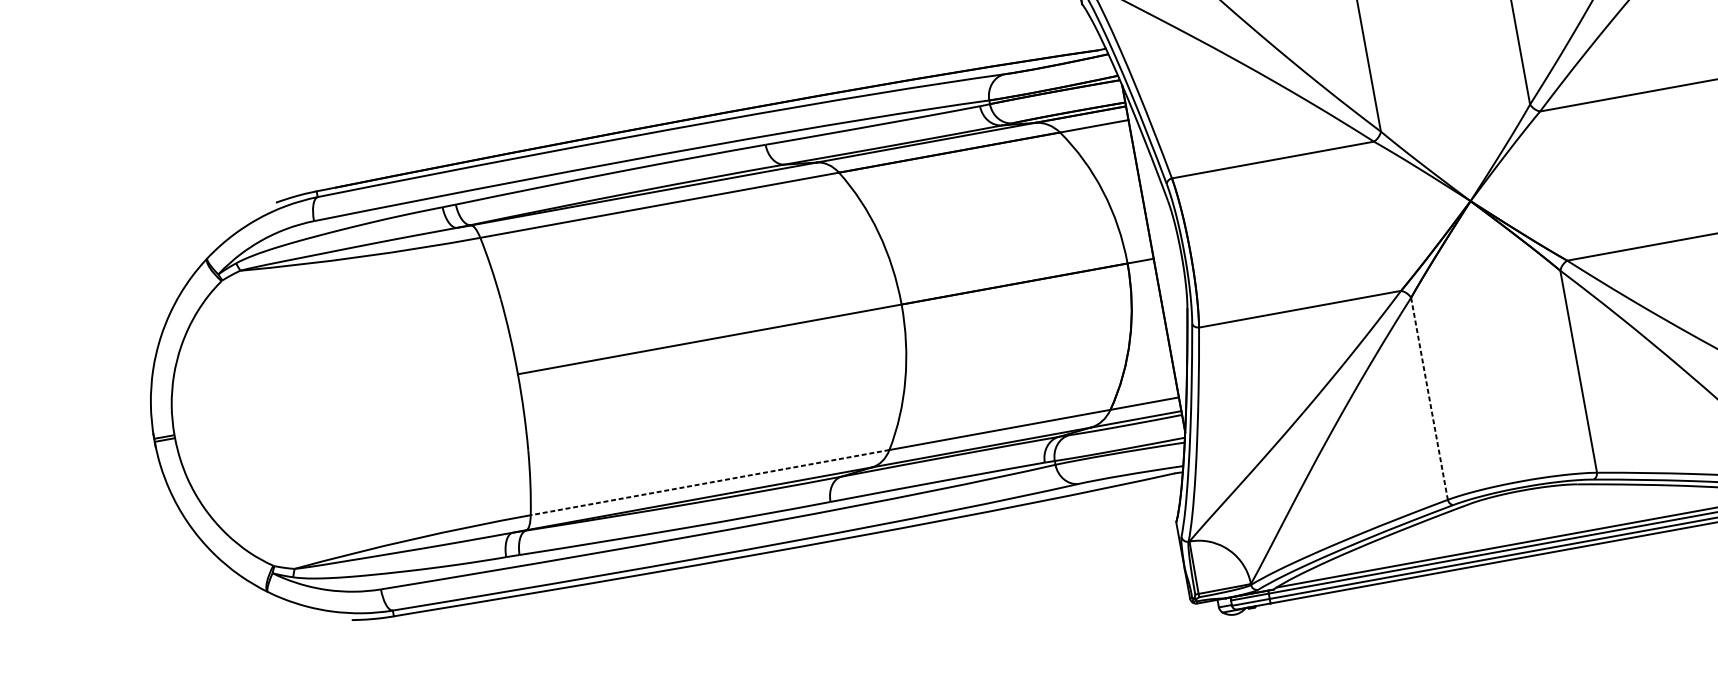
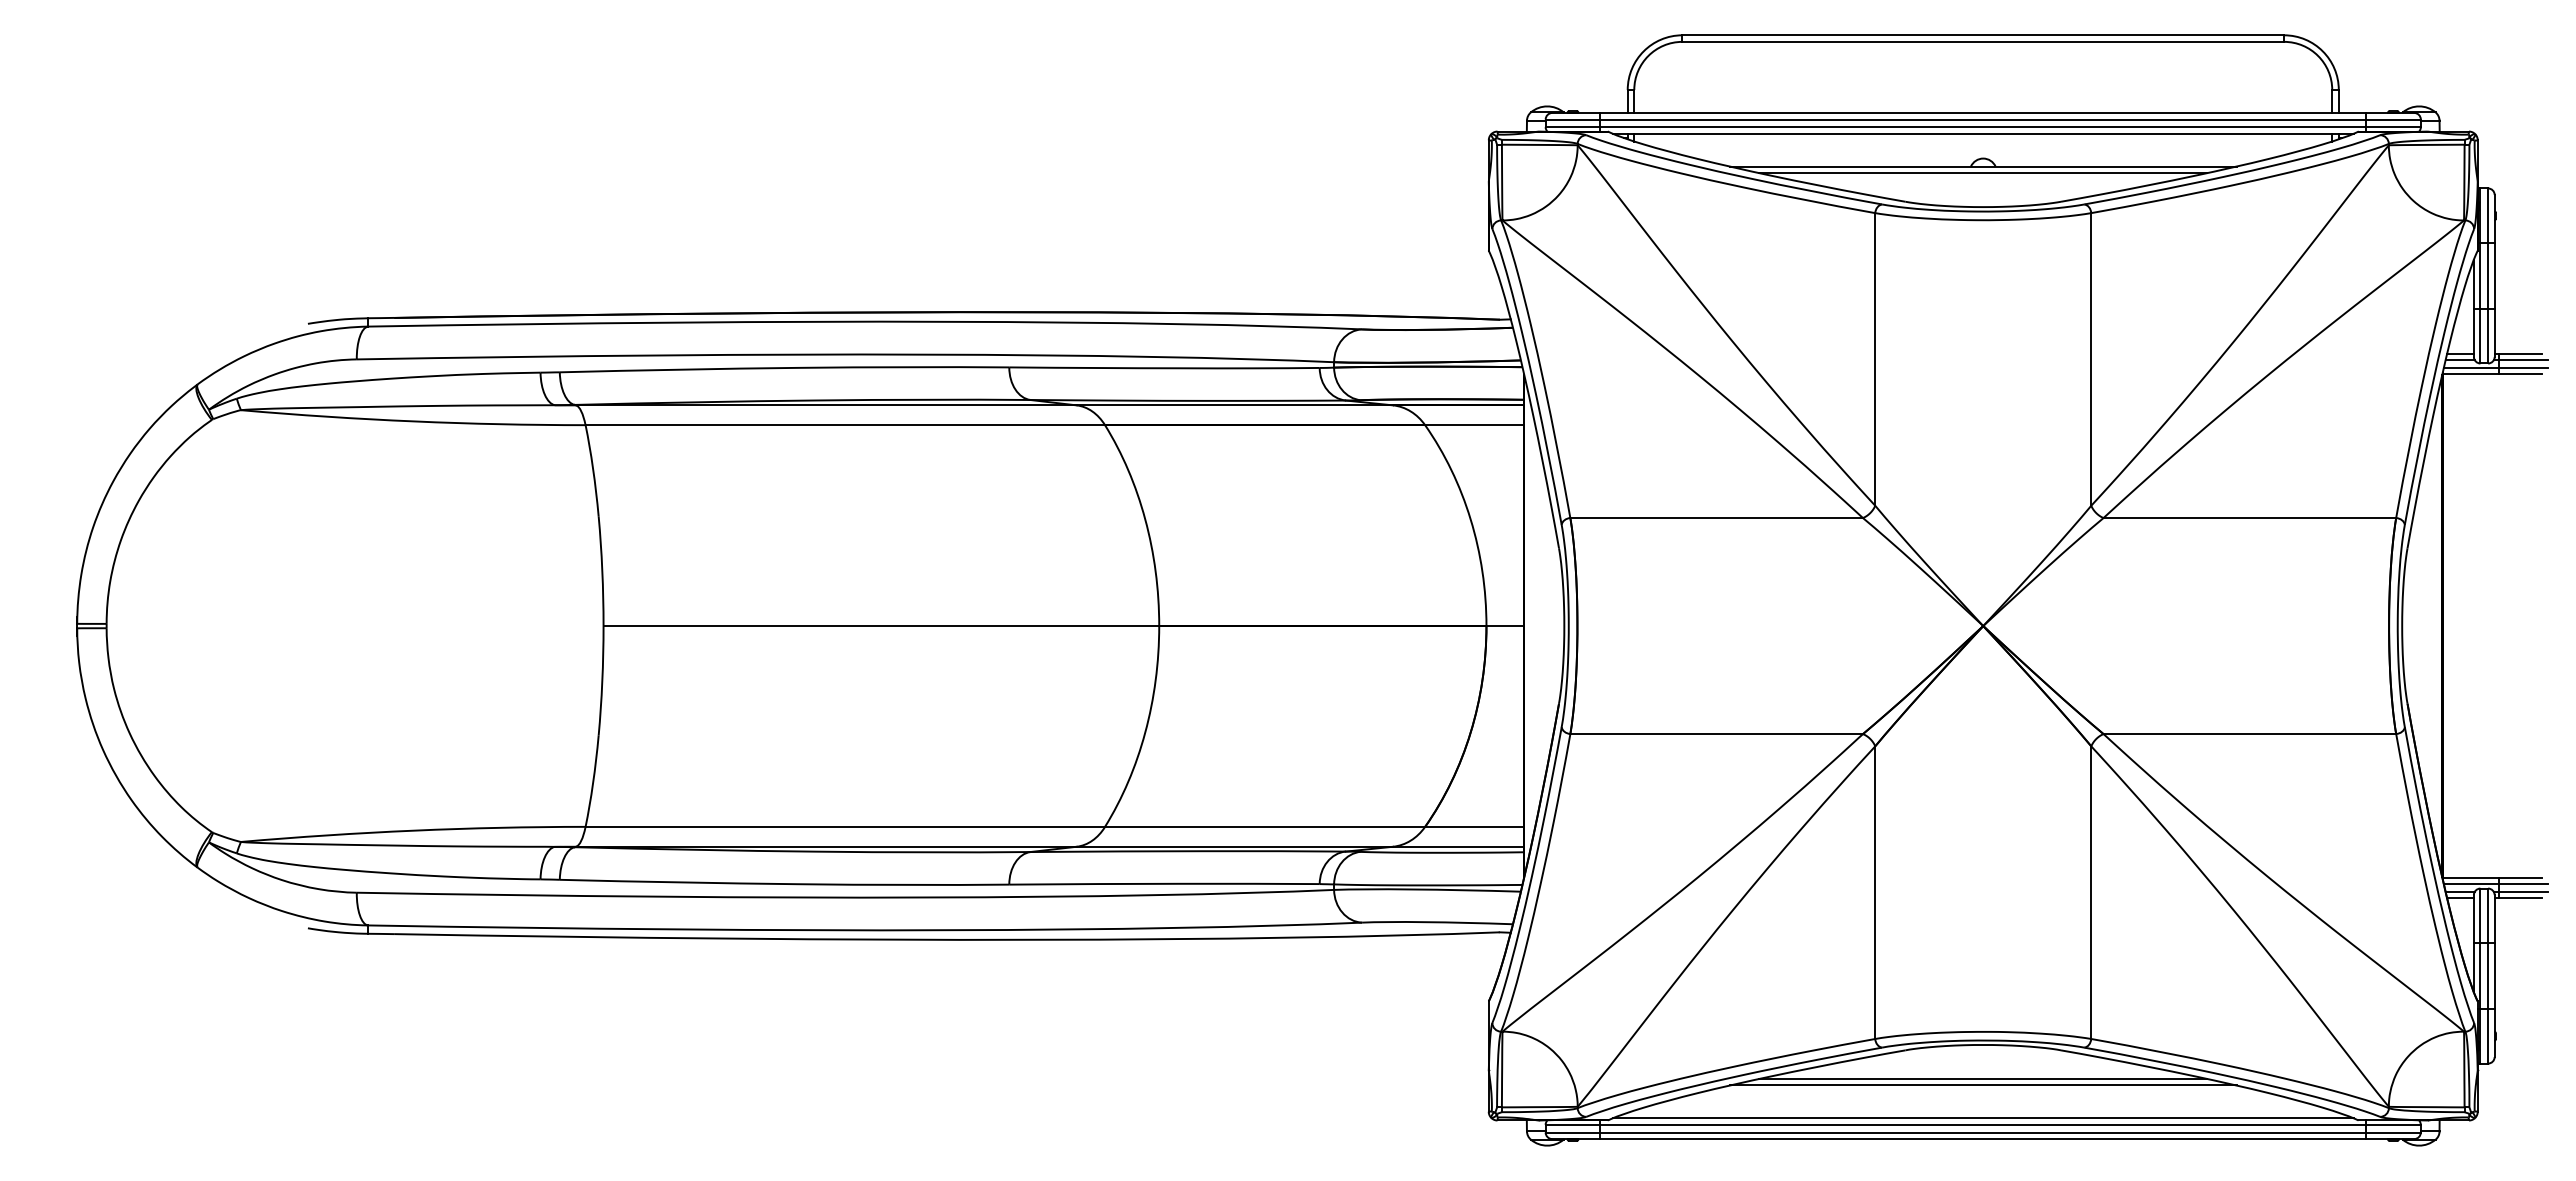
line: (1429, 399) -> (1875, 893), dashed -> solid
line: (710, 482) -> (845, 826), dashed -> solid
line: (1527, 513) -> (1983, 1078), added
line: (1527, 518) -> (1982, 1085), added

